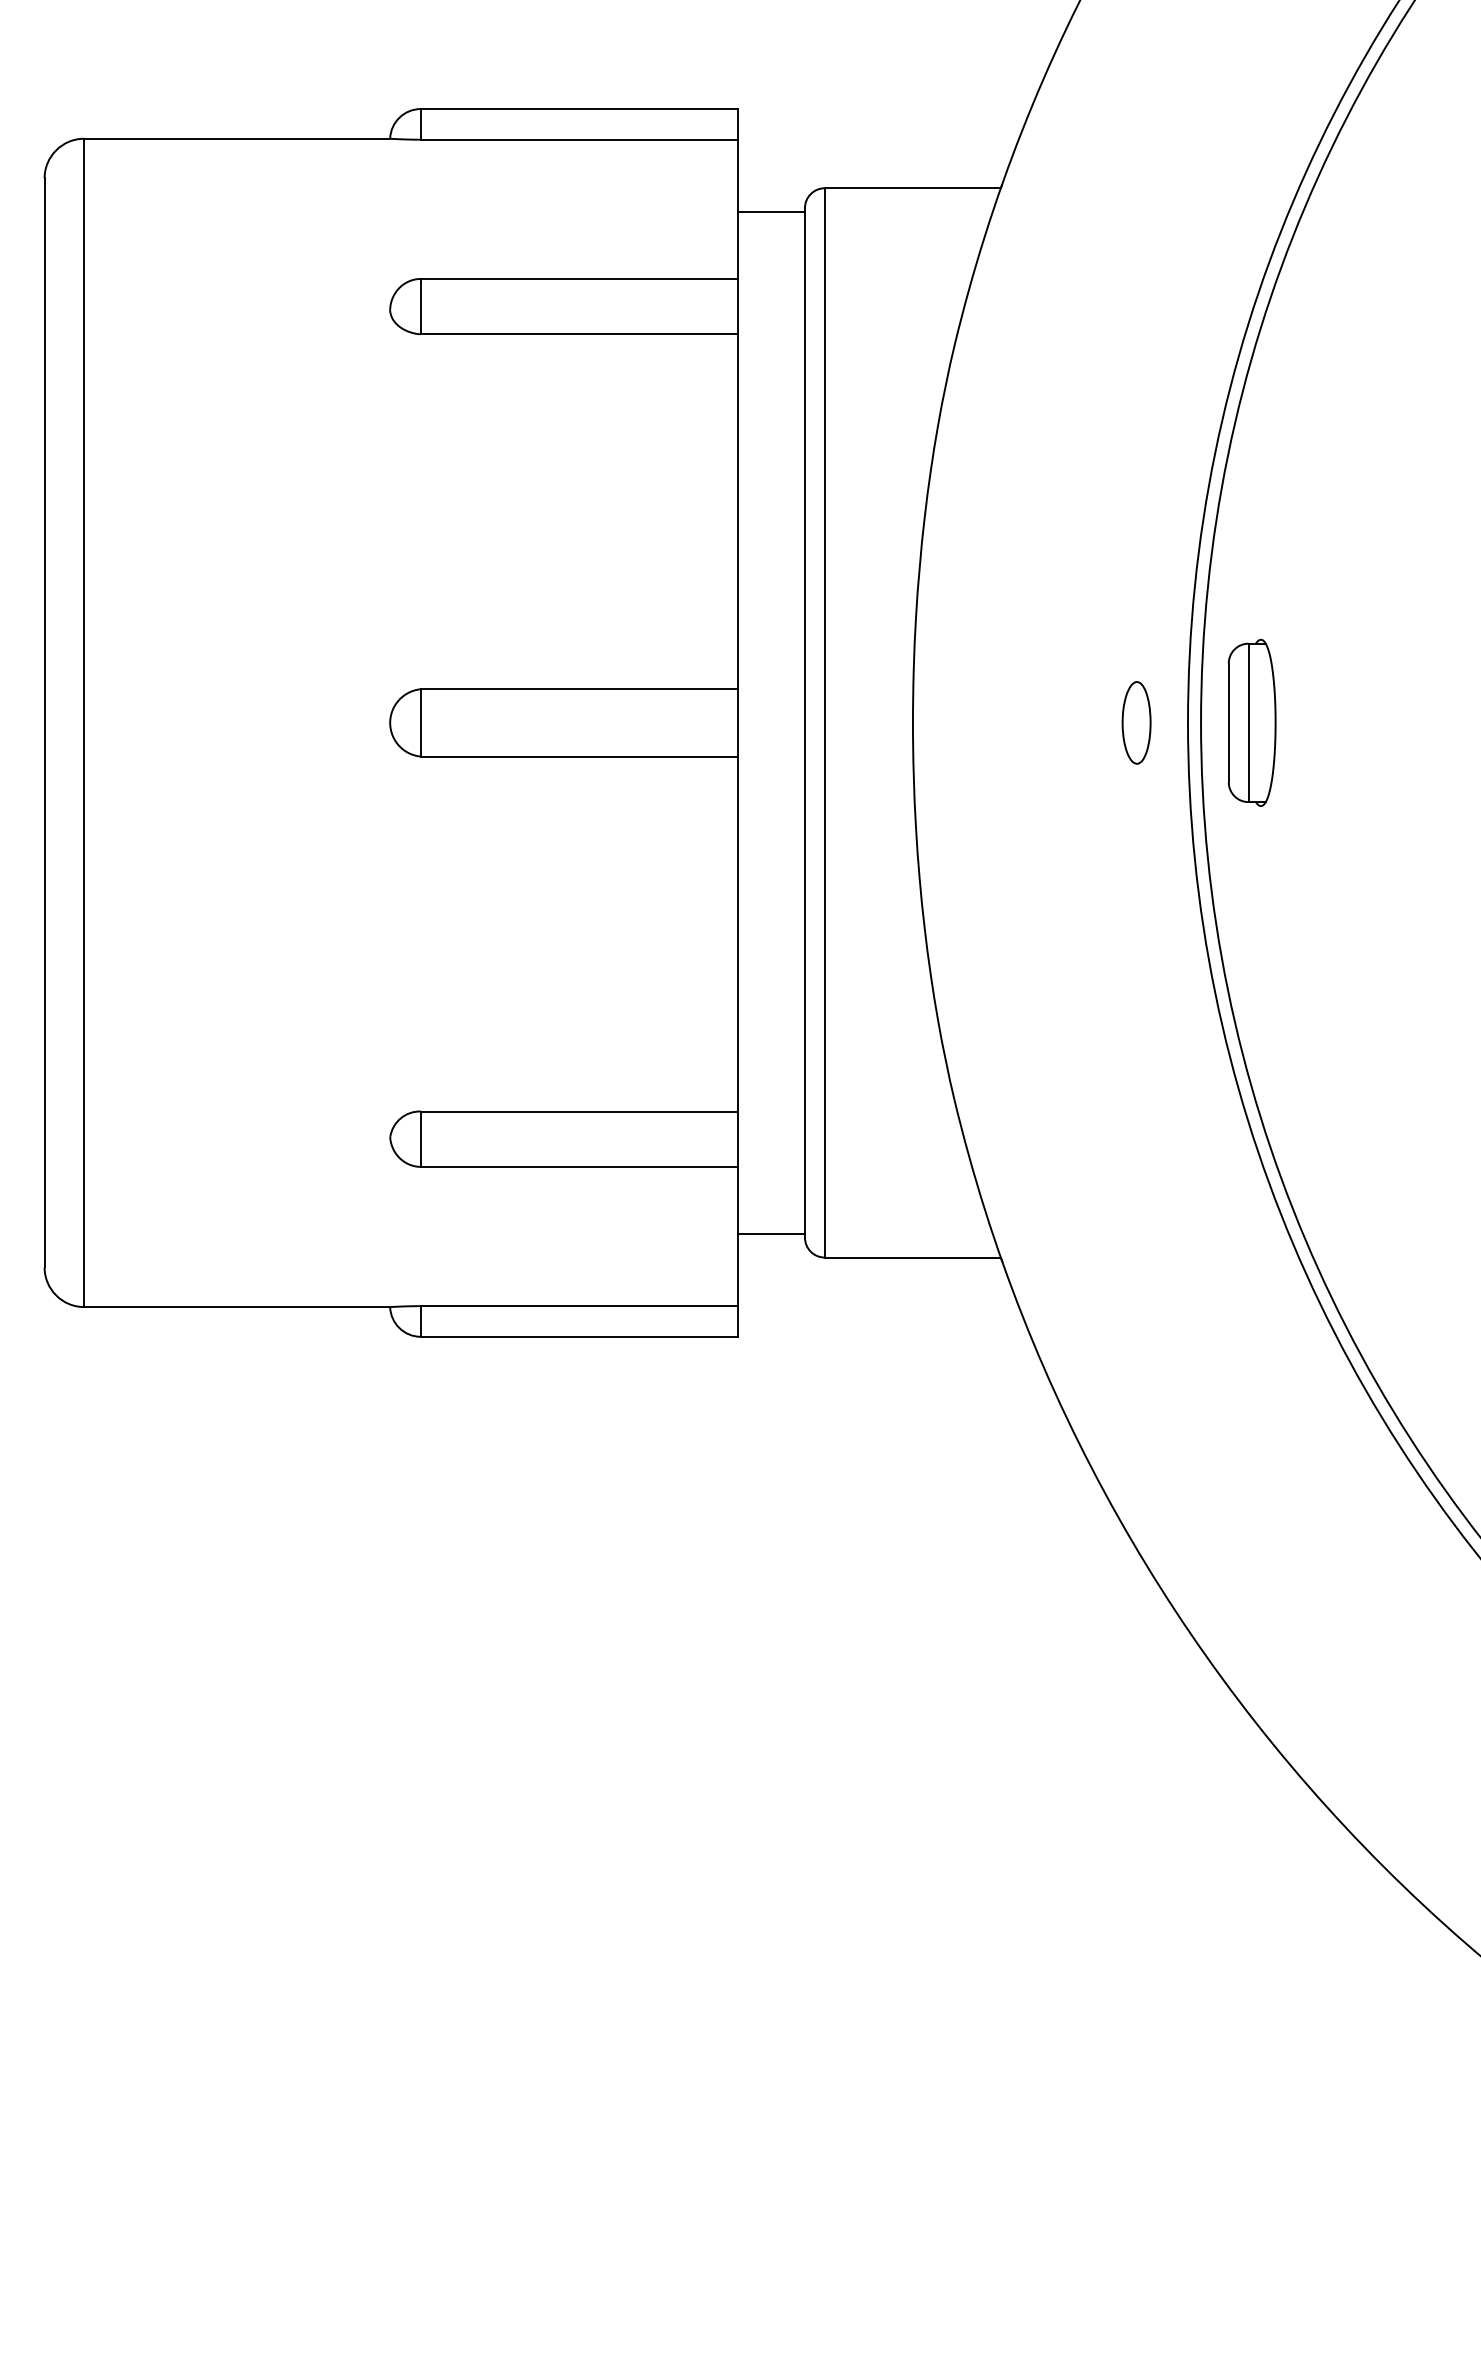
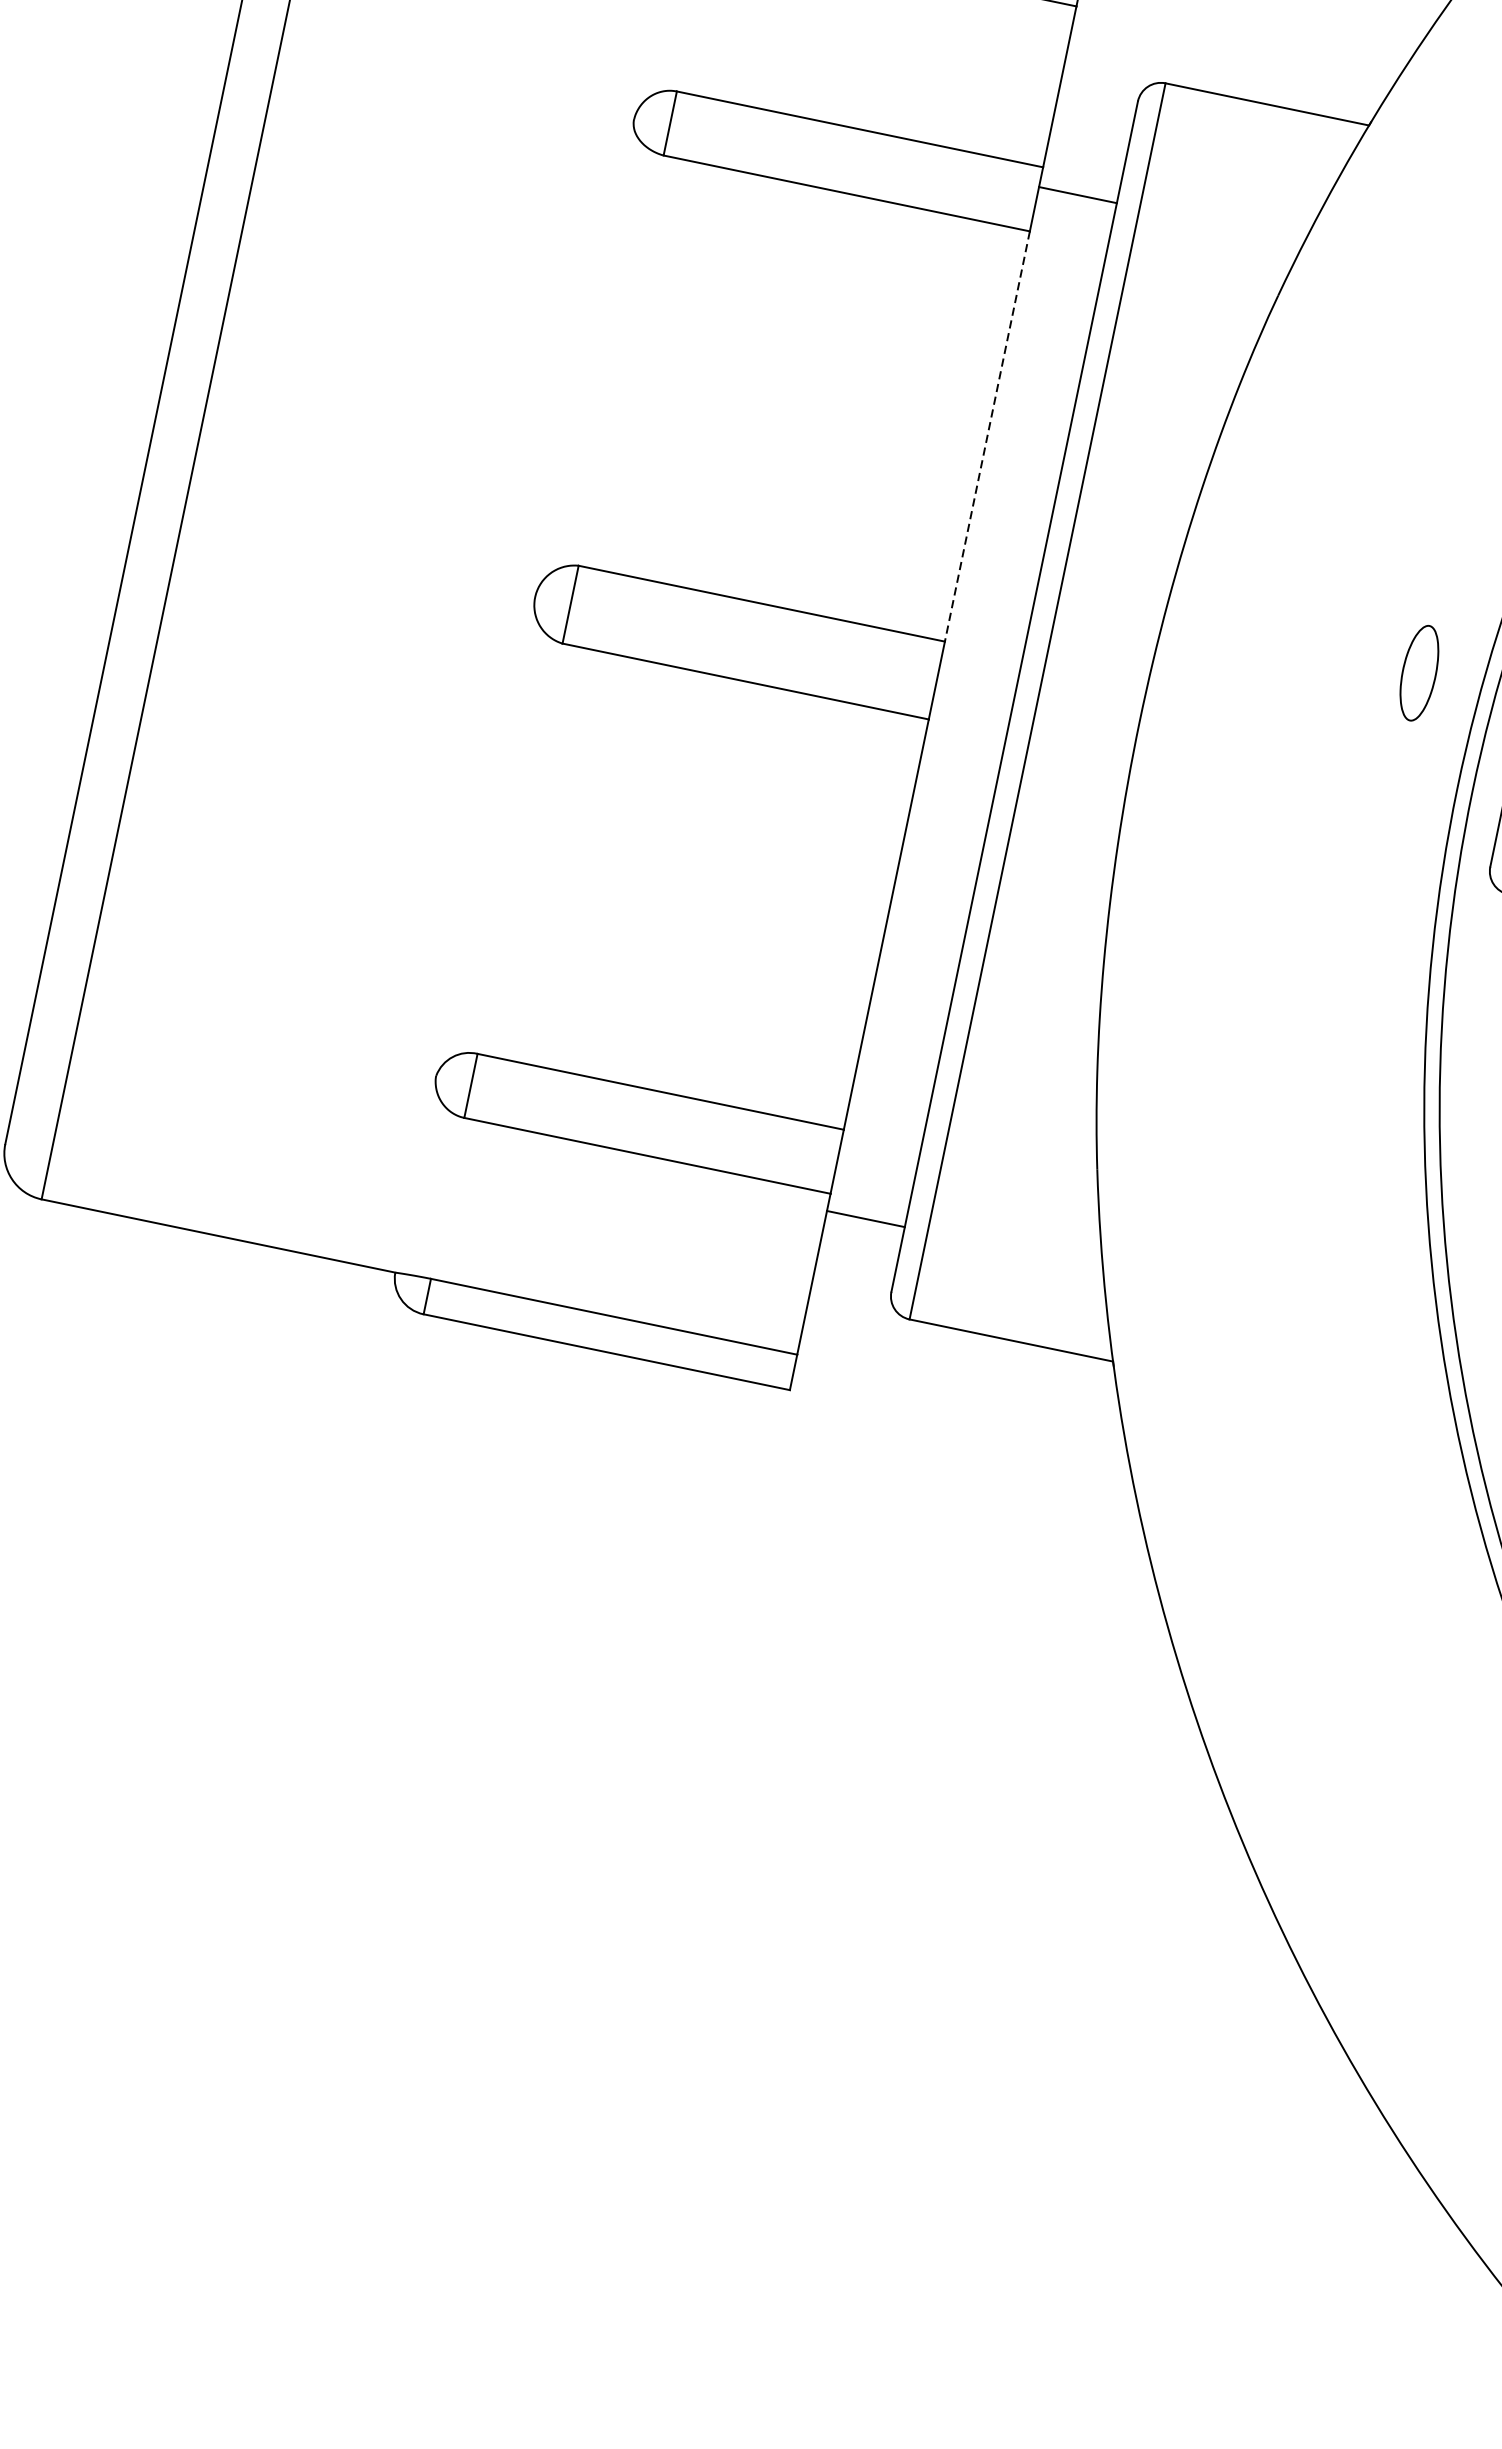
line: (771, 212) -> (1078, 195), moved
line: (737, 512) -> (987, 437), solid -> dashed
part: (1136, 722) -> (1419, 672), moved
line: (771, 1233) -> (866, 1218), moved

